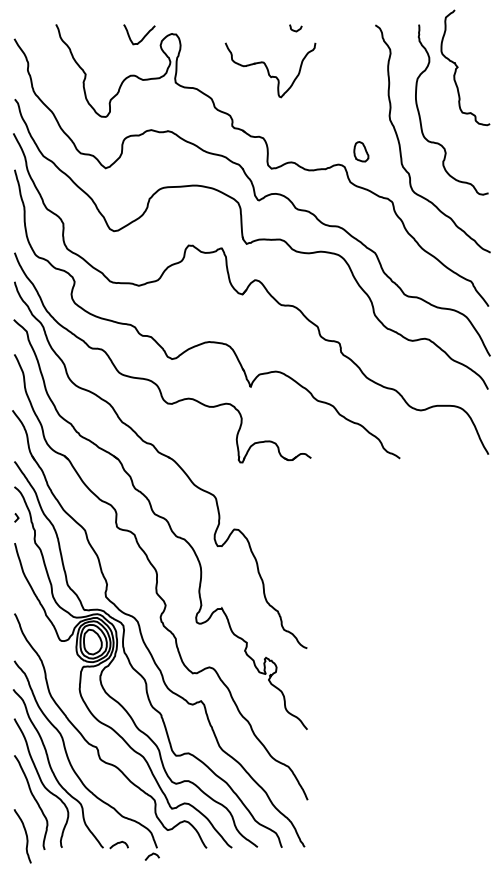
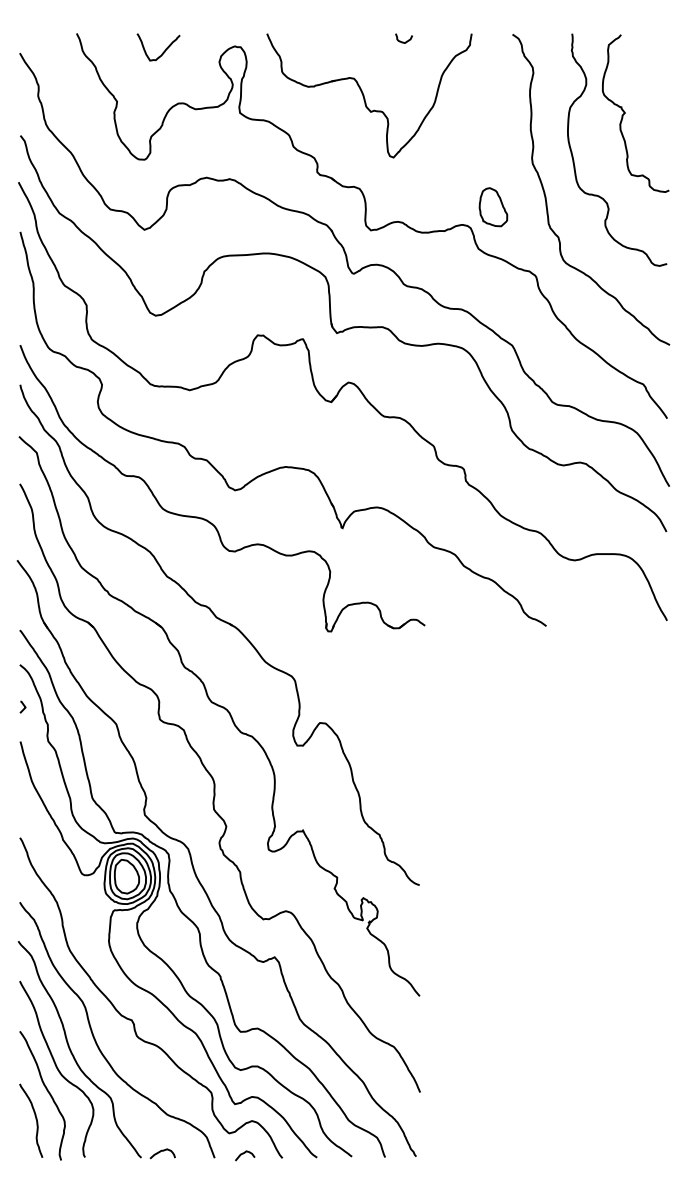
curve: (143, 37) -> (163, 51), moved
curve: (458, 67) -> (625, 113), moved
part: (270, 69) -> (369, 95), size x1.67
part: (361, 151) -> (493, 207), size x1.43
curve: (25, 835) -> (35, 1119), moved
curve: (152, 855) -> (245, 1153), moved

